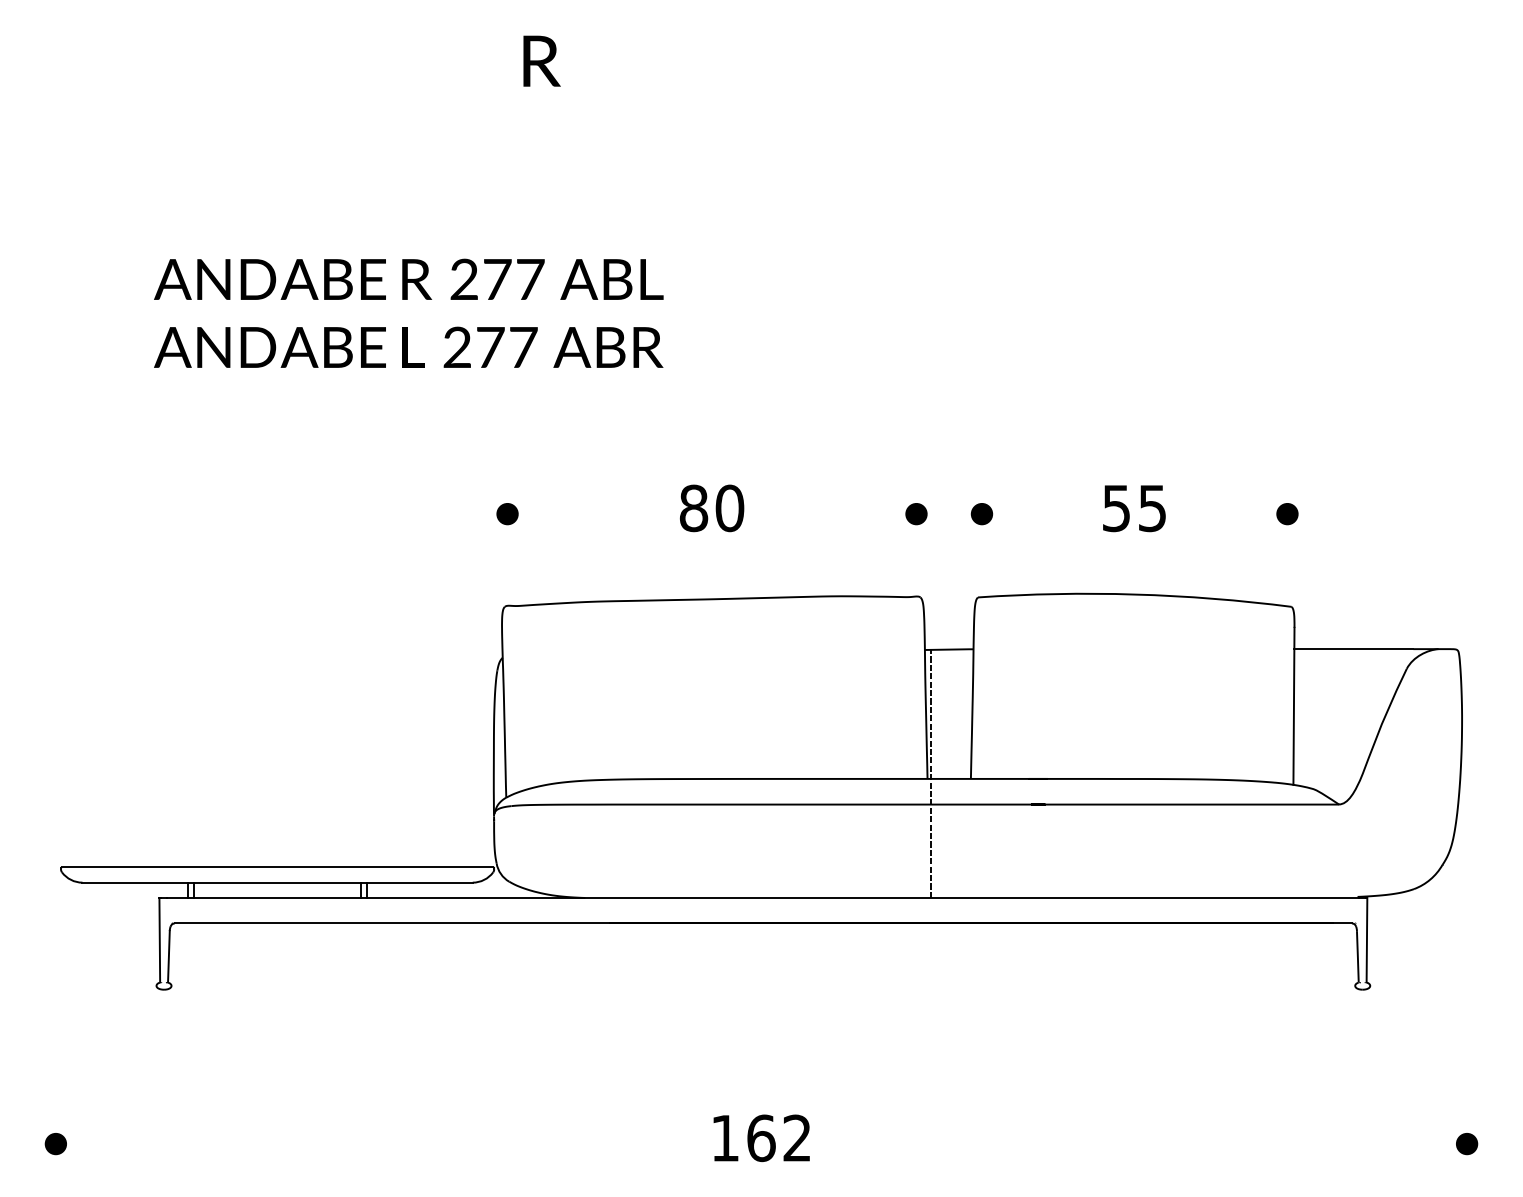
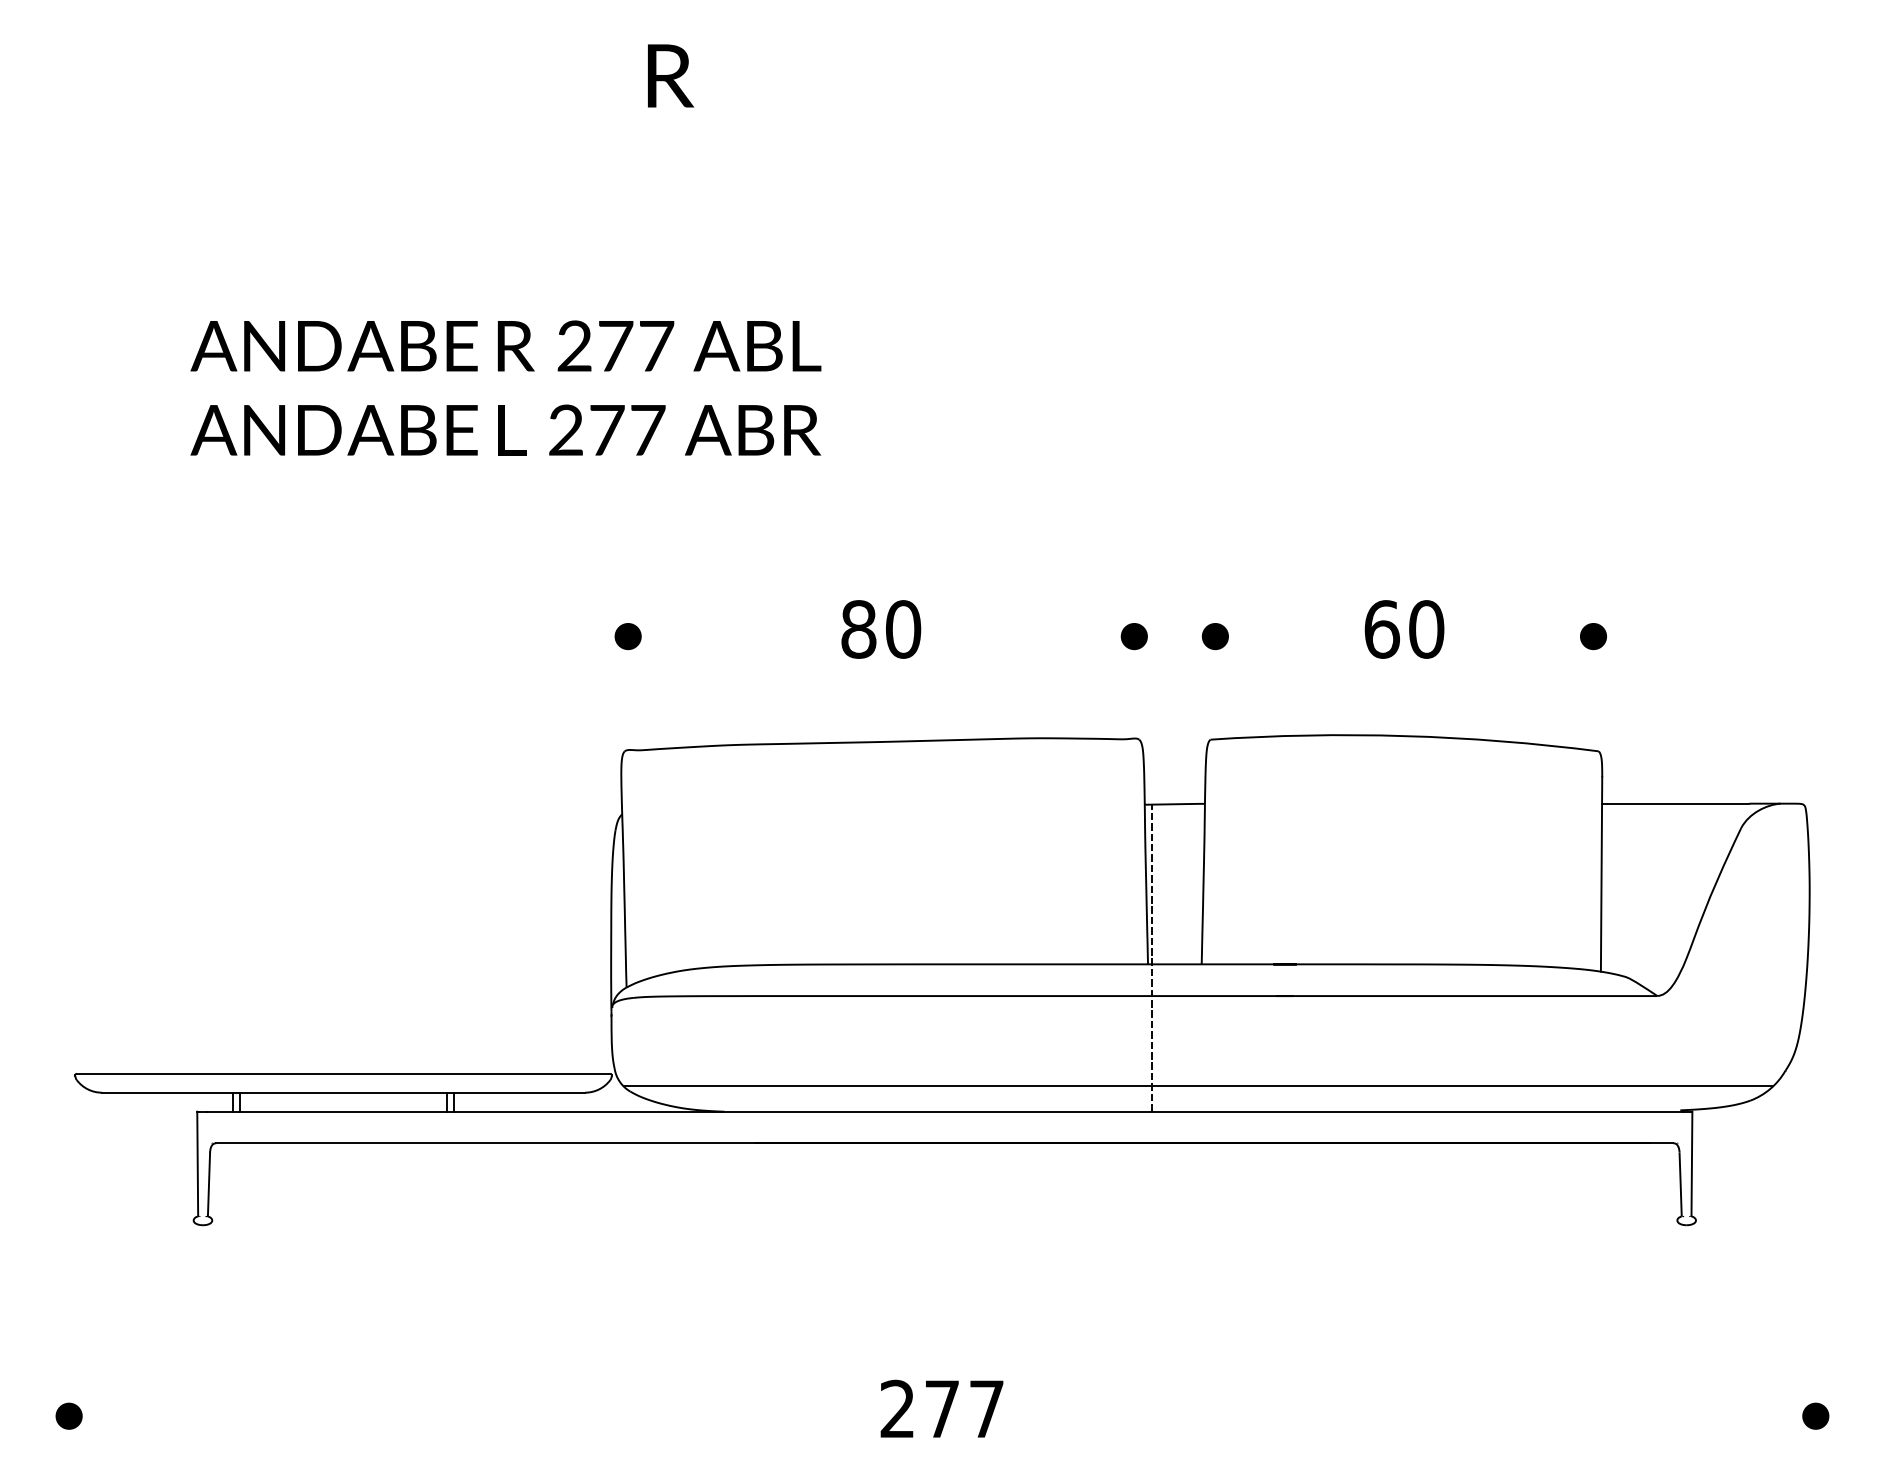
text: (1134, 508) -> (1404, 629), 55 -> 60
line: (968, 877) -> (1198, 1086), added
text: (760, 1137) -> (941, 1408), 162 -> 277

